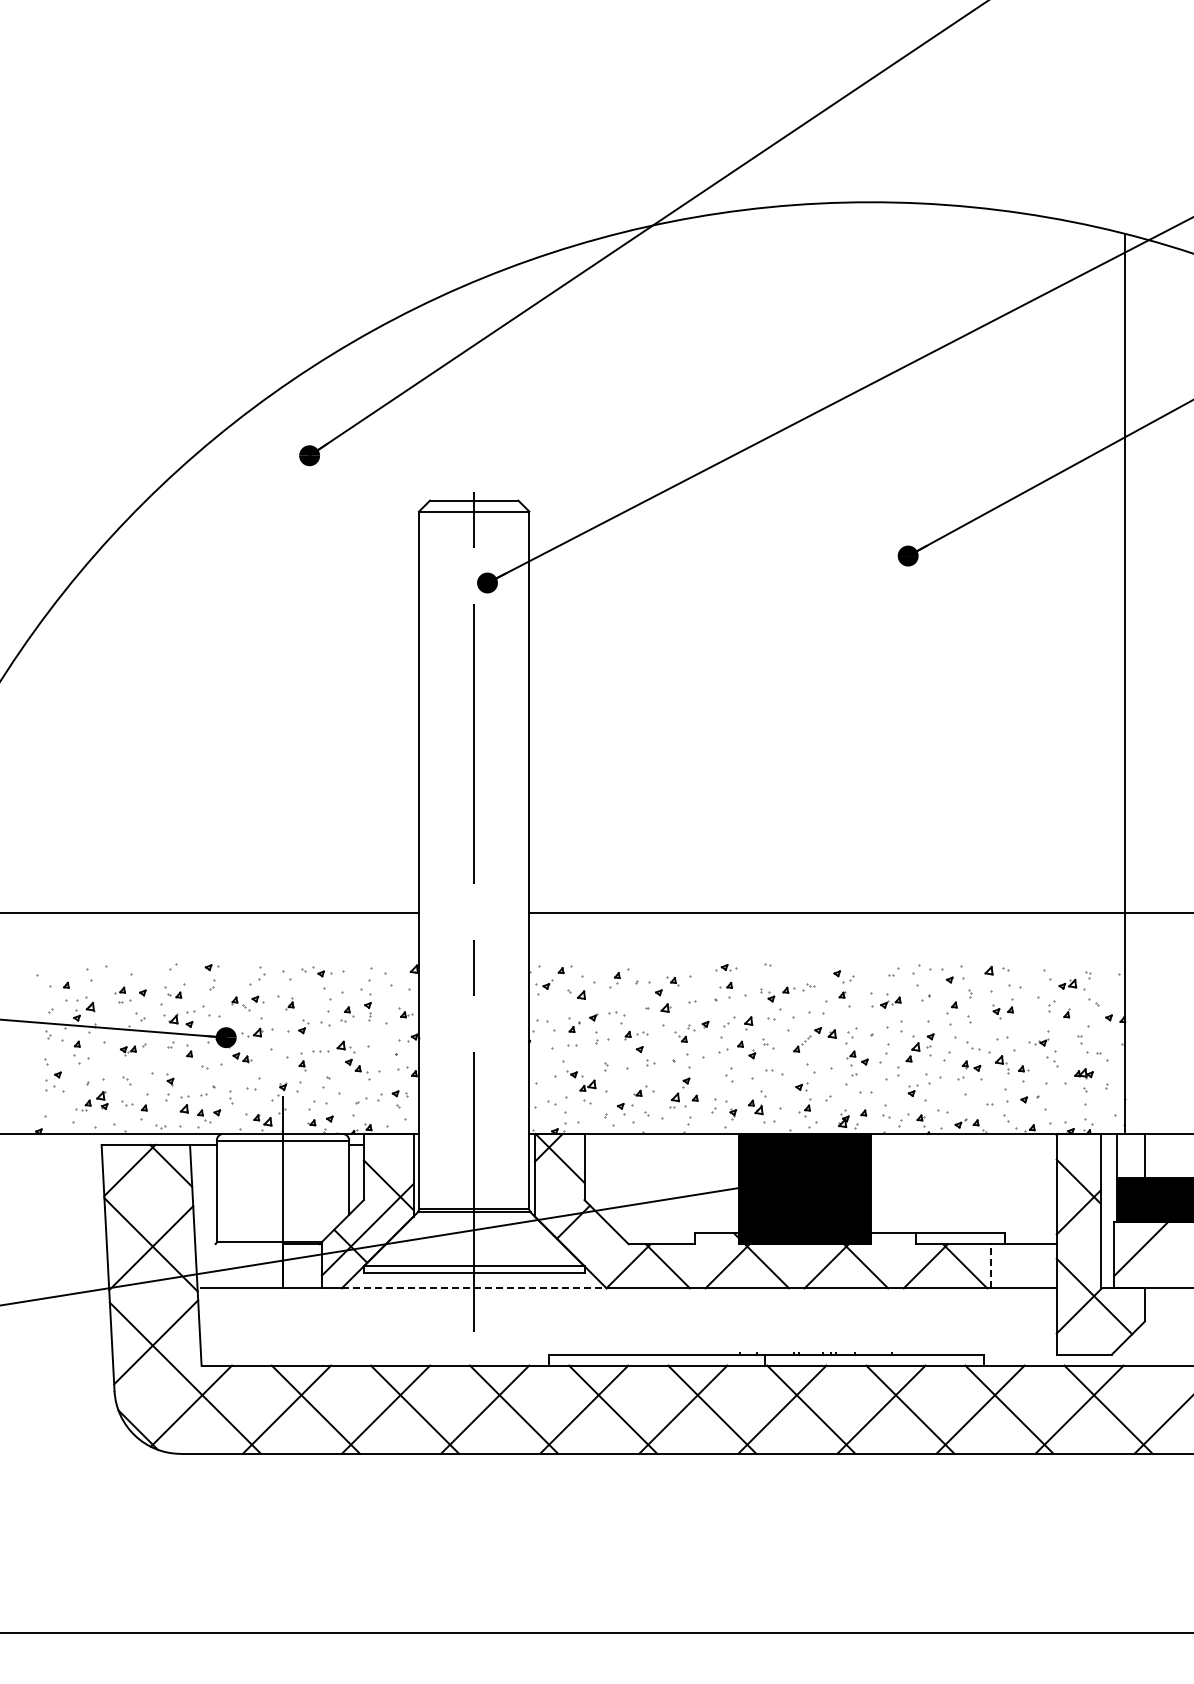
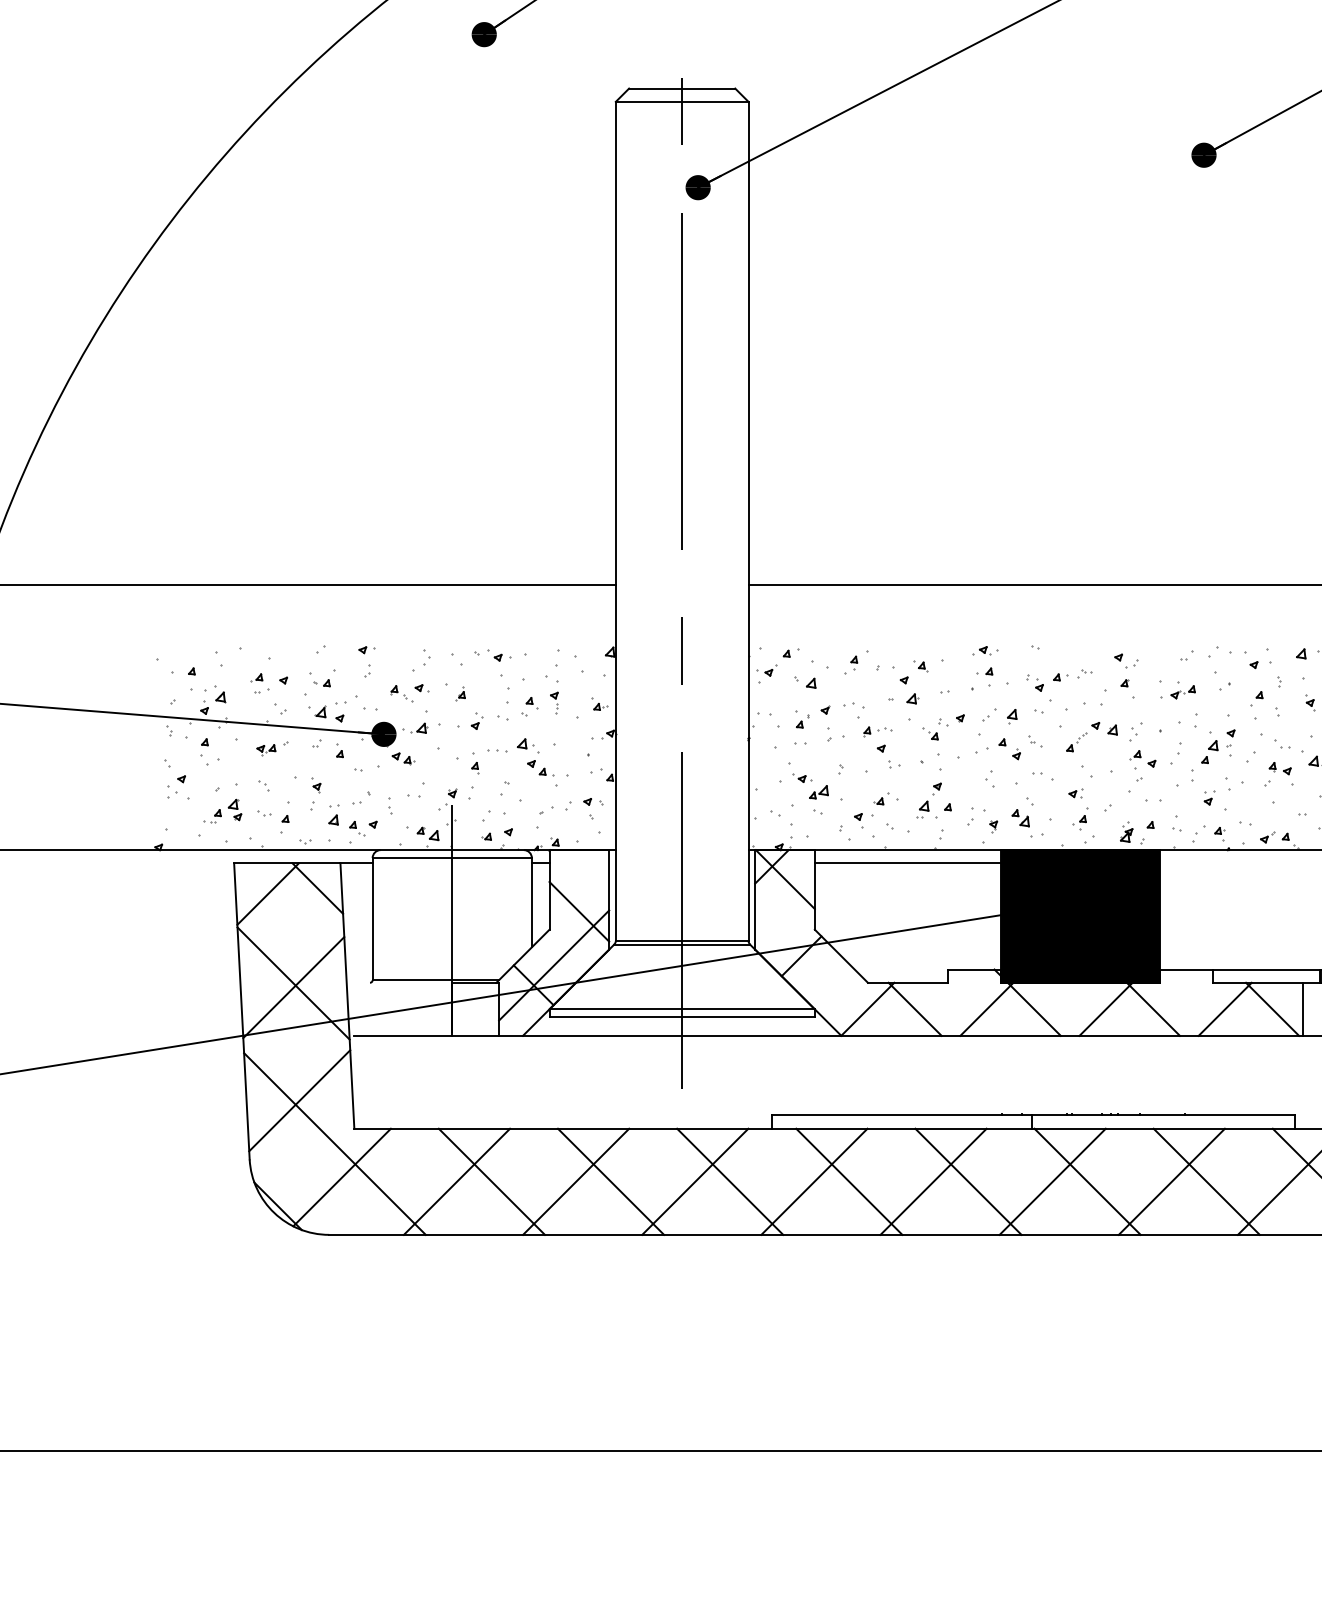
line: (661, 1144) -> (907, 862), added
line: (990, 1265) -> (1303, 1008), dashed -> solid
line: (474, 1288) -> (682, 1036), dashed -> solid

